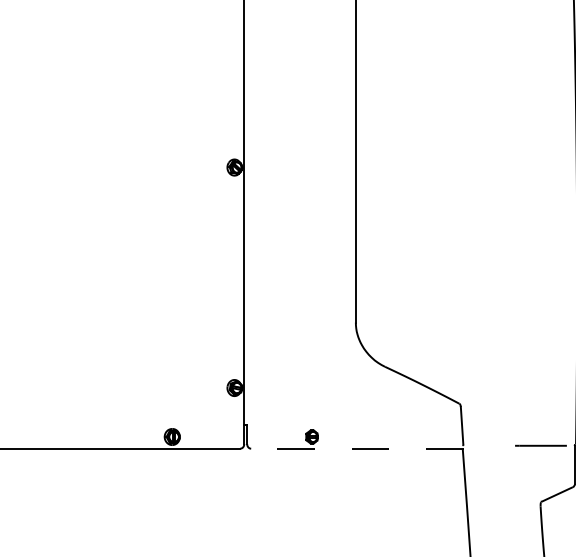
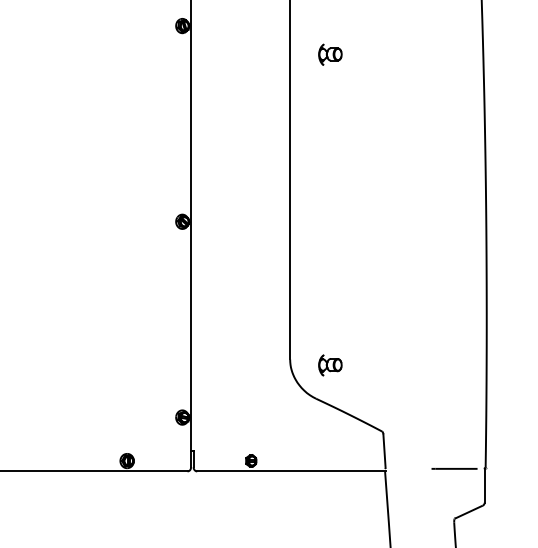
part: (401, 329) -> (330, 365), added
line: (357, 448) -> (291, 471), dashed -> solid

